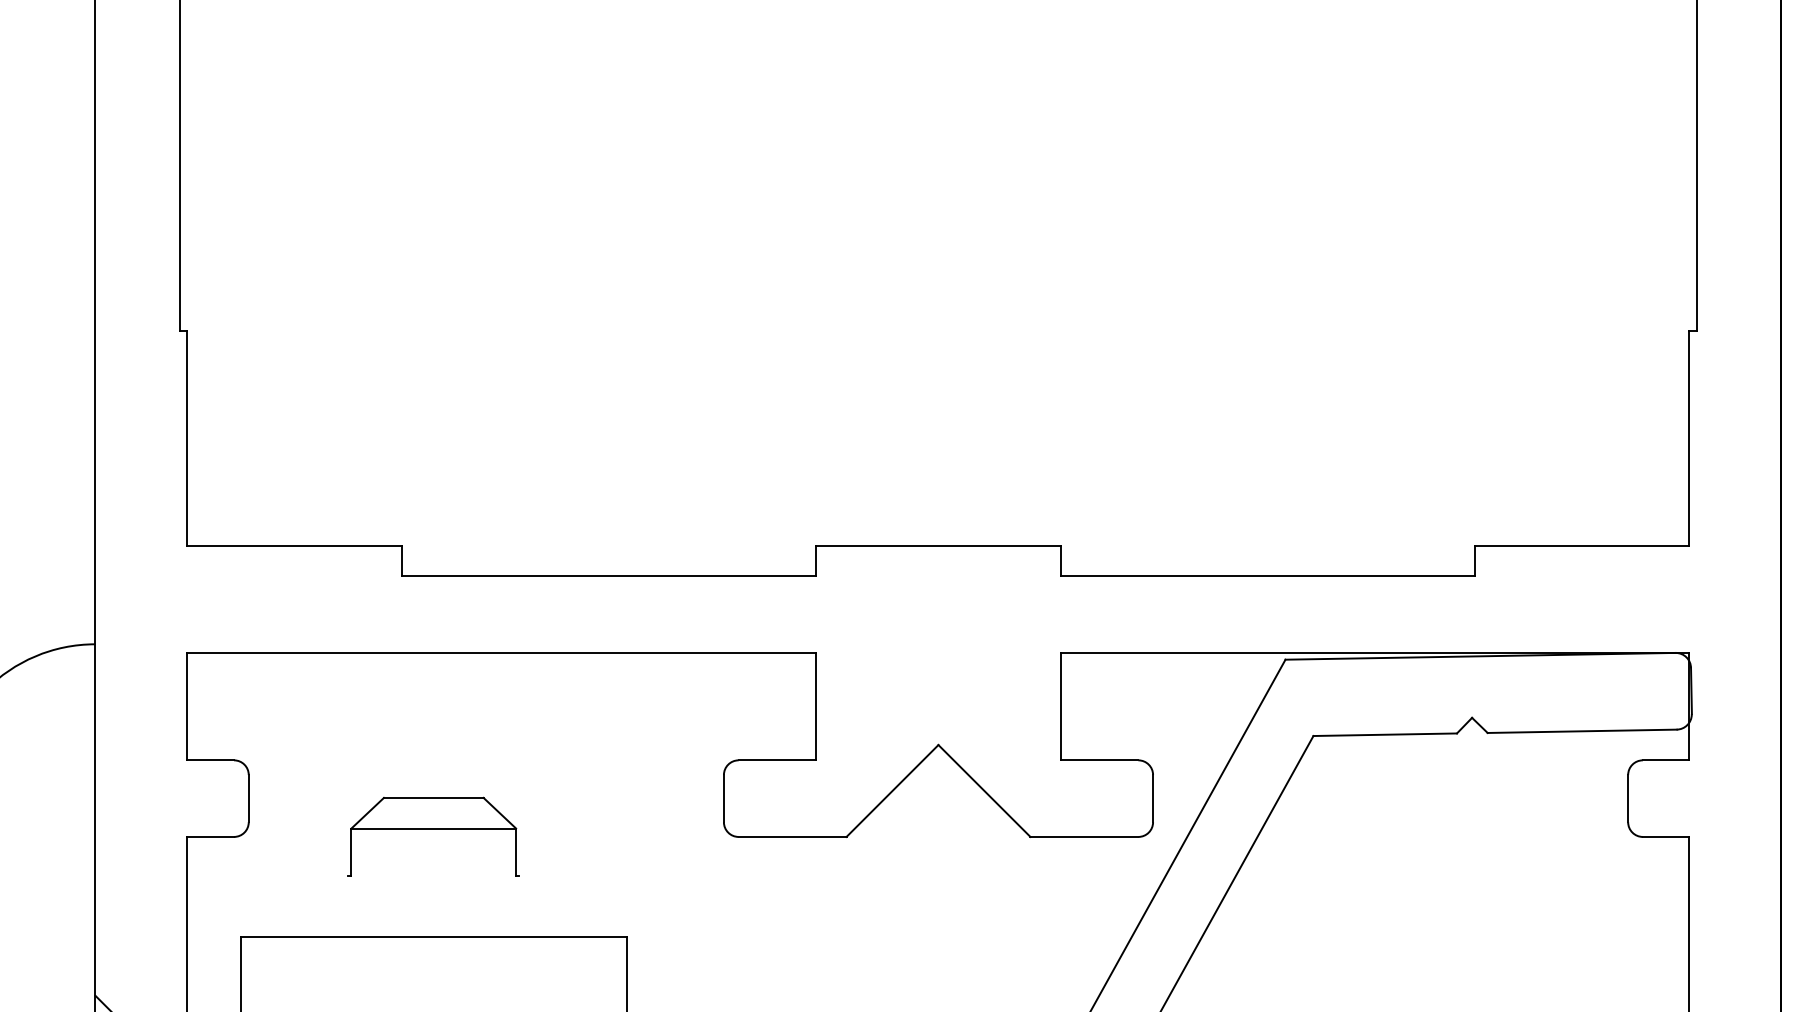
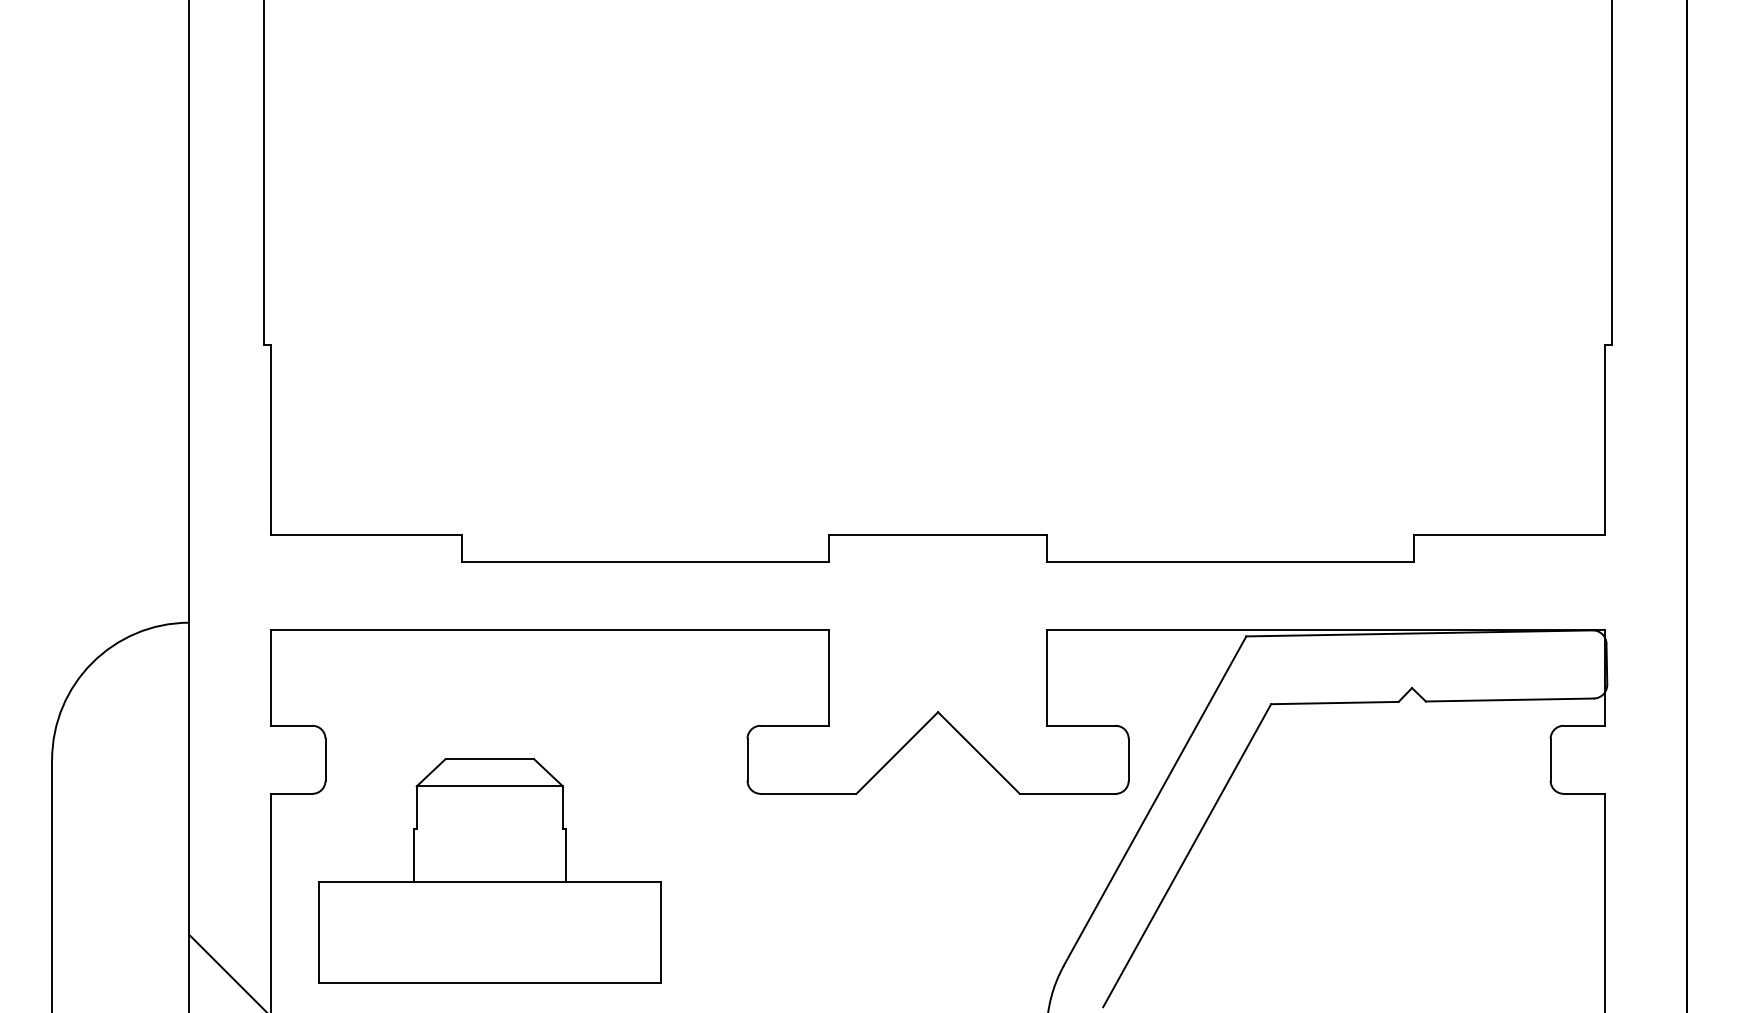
line: (348, 906) -> (414, 855), added
line: (518, 906) -> (565, 855), added

